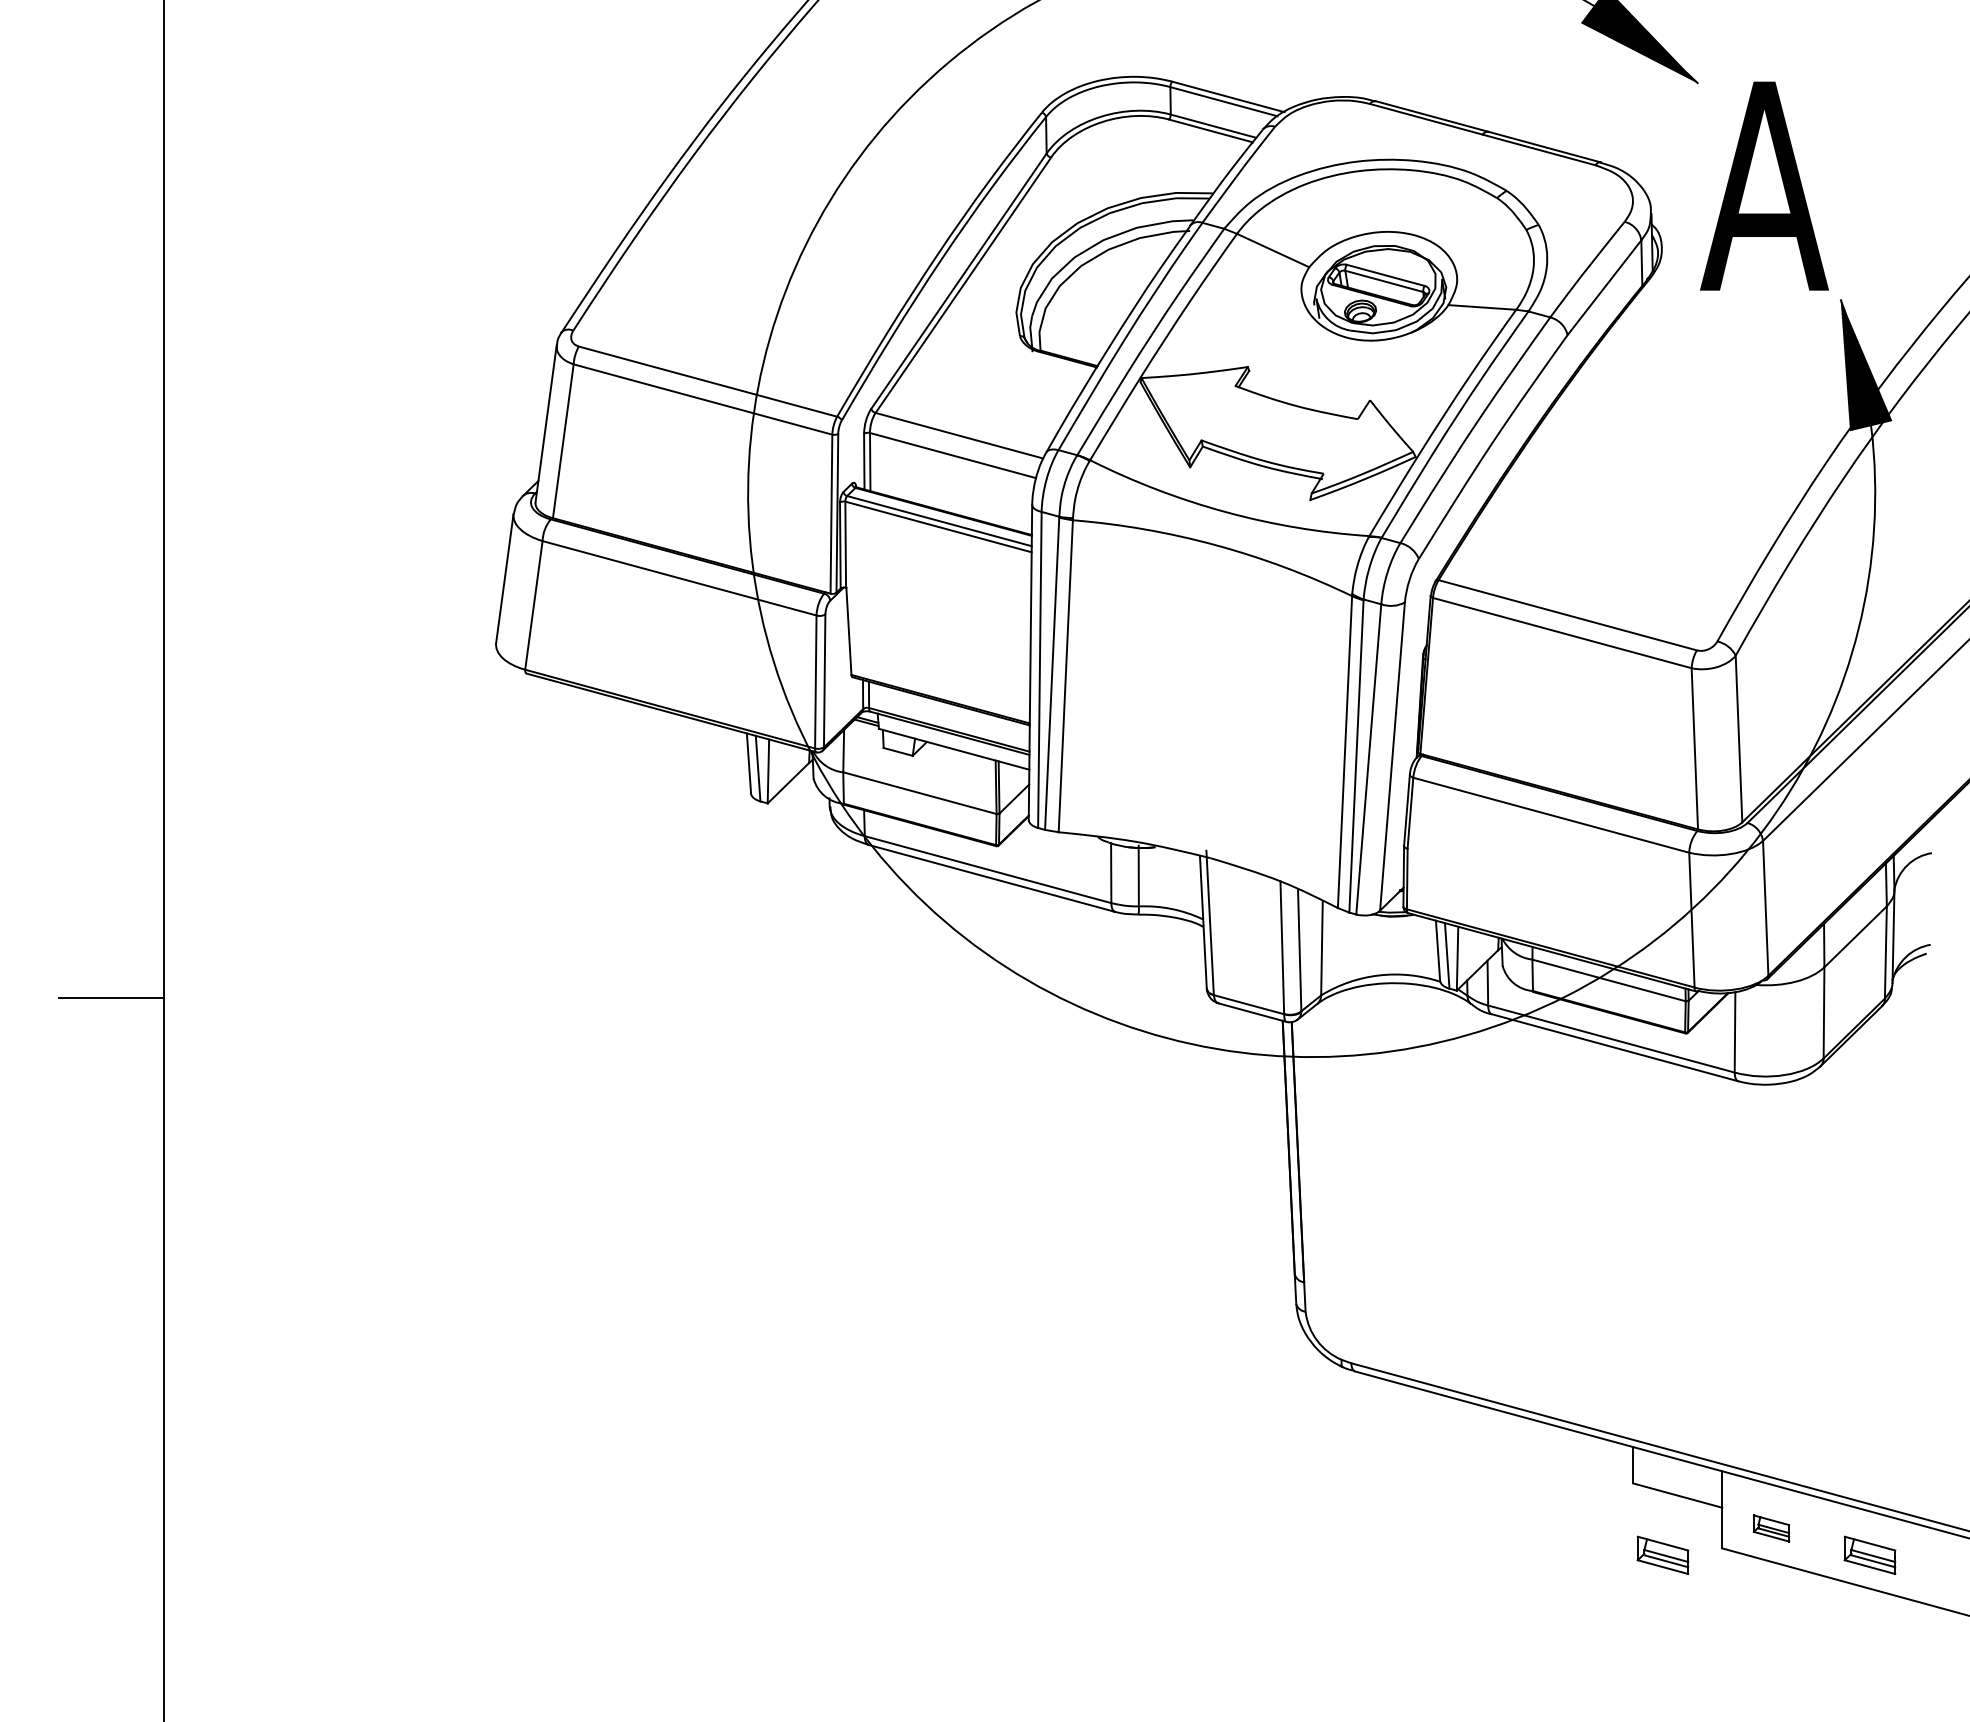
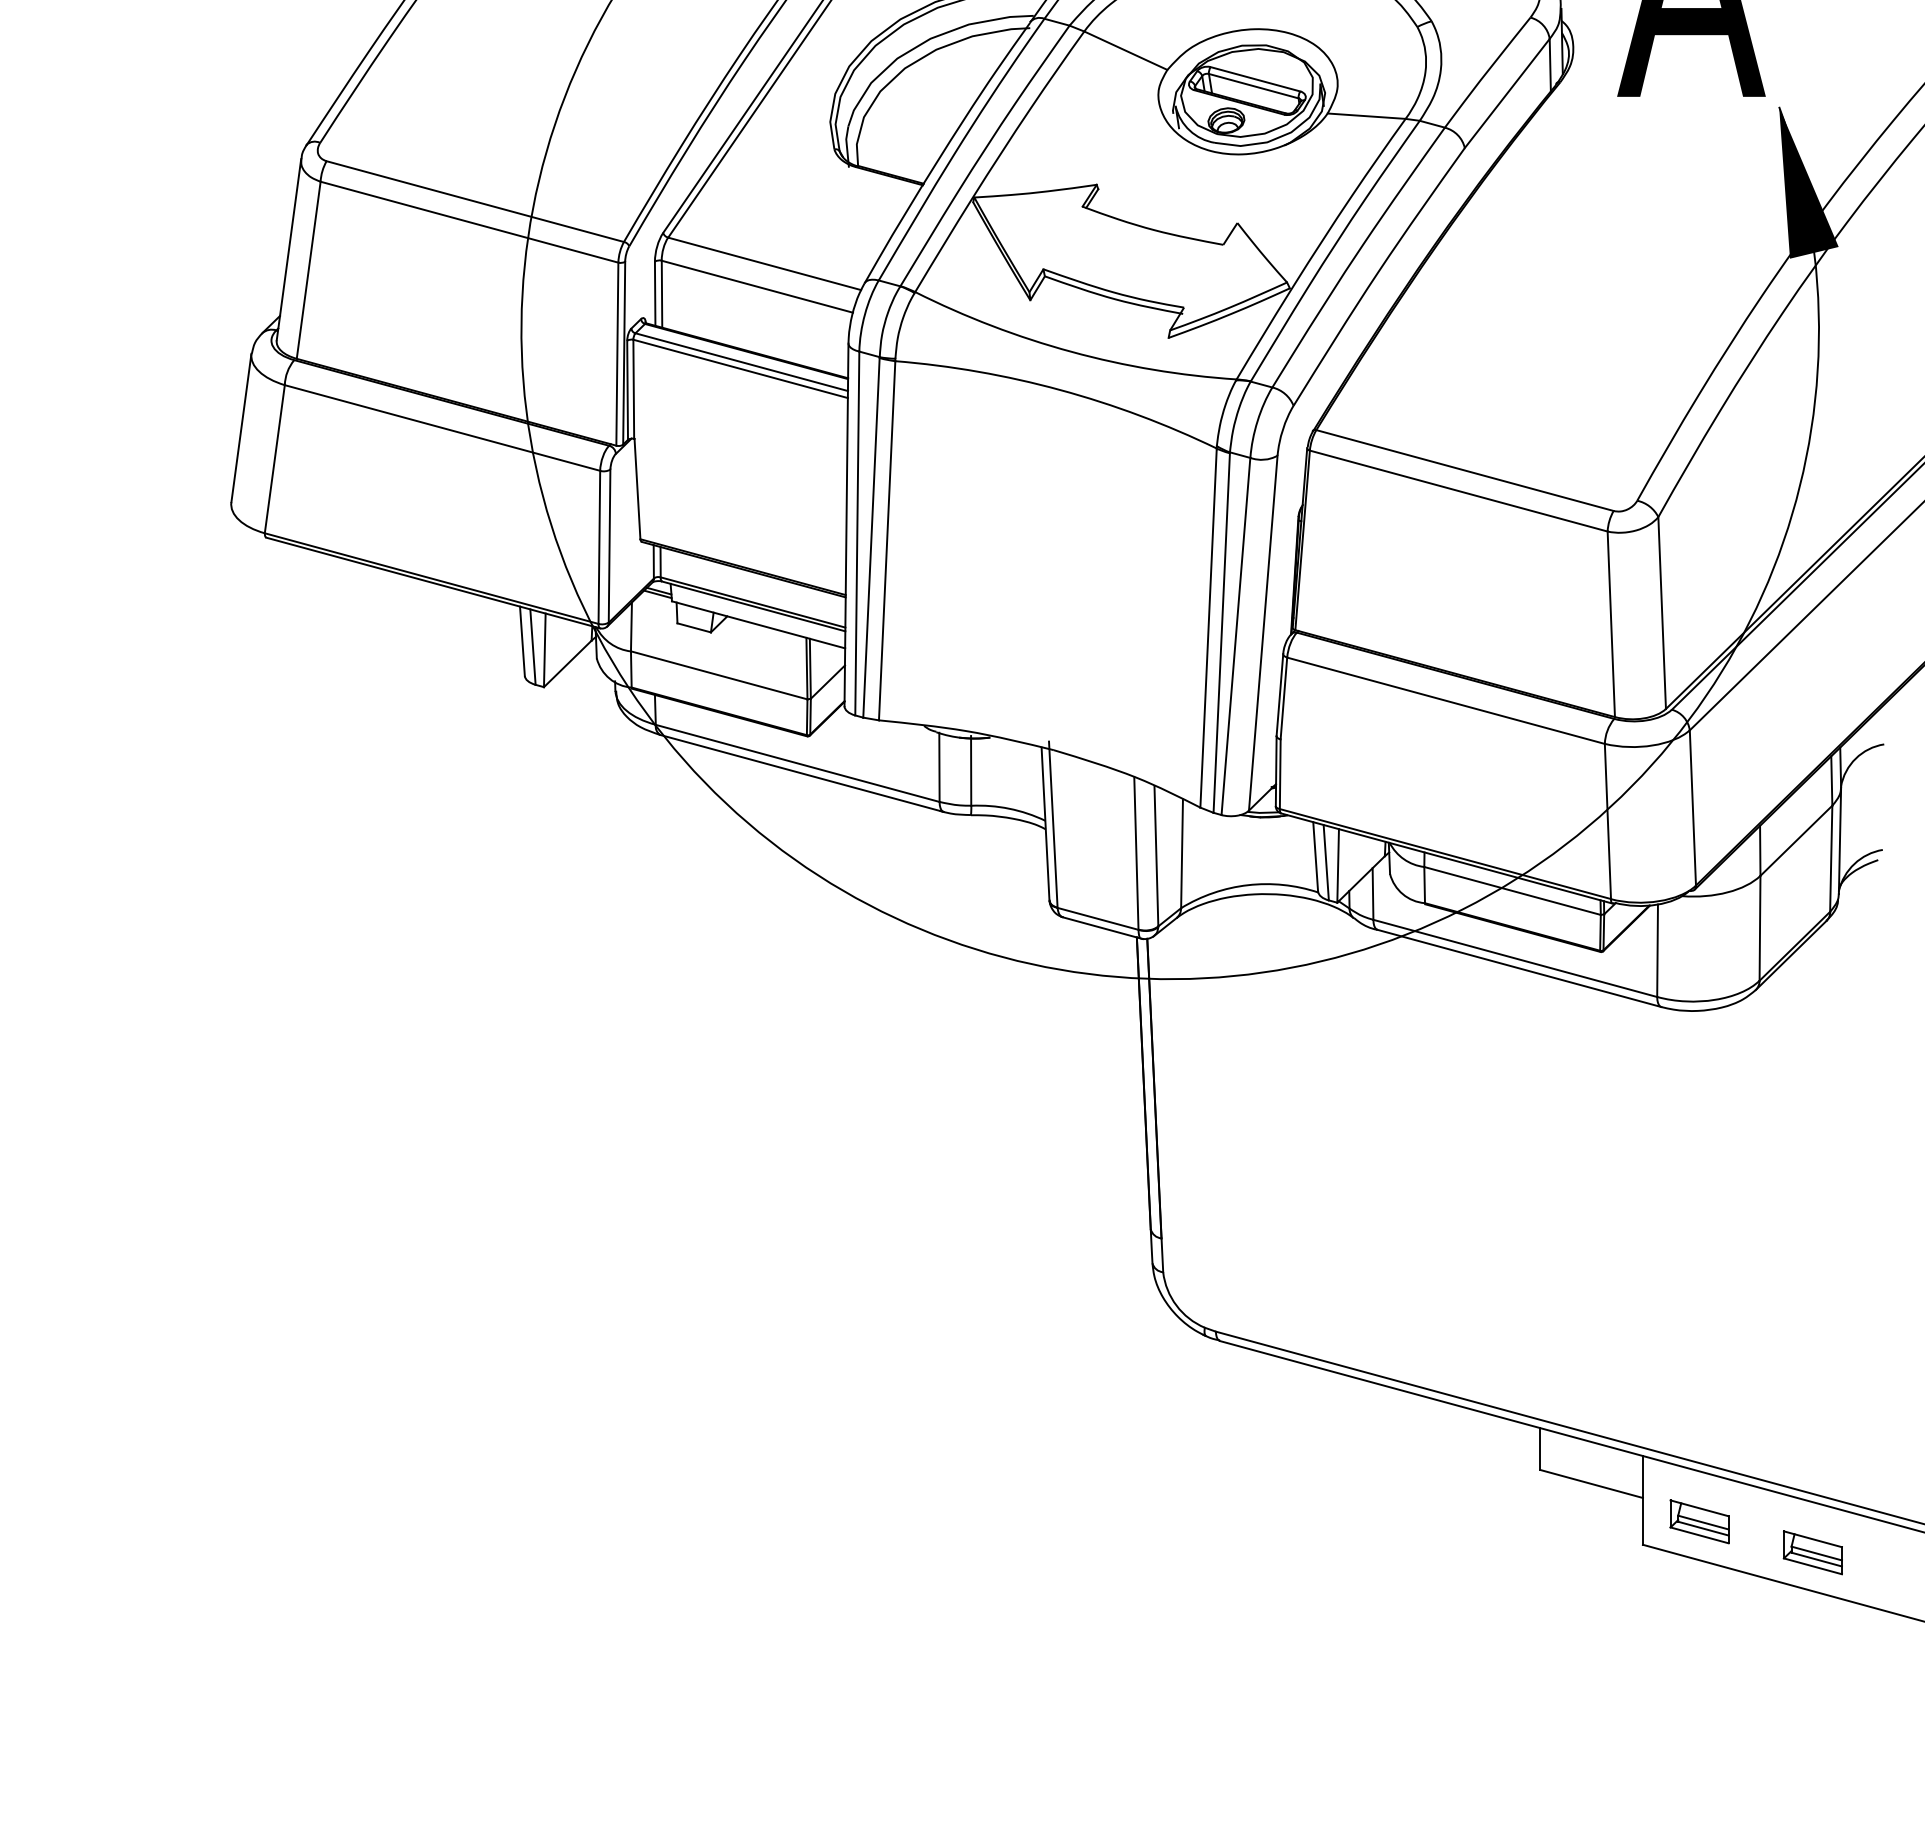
part: (1771, 1528) -> (1699, 1521), size x1.43
part: (1662, 1554) -> (1574, 1551), removed

